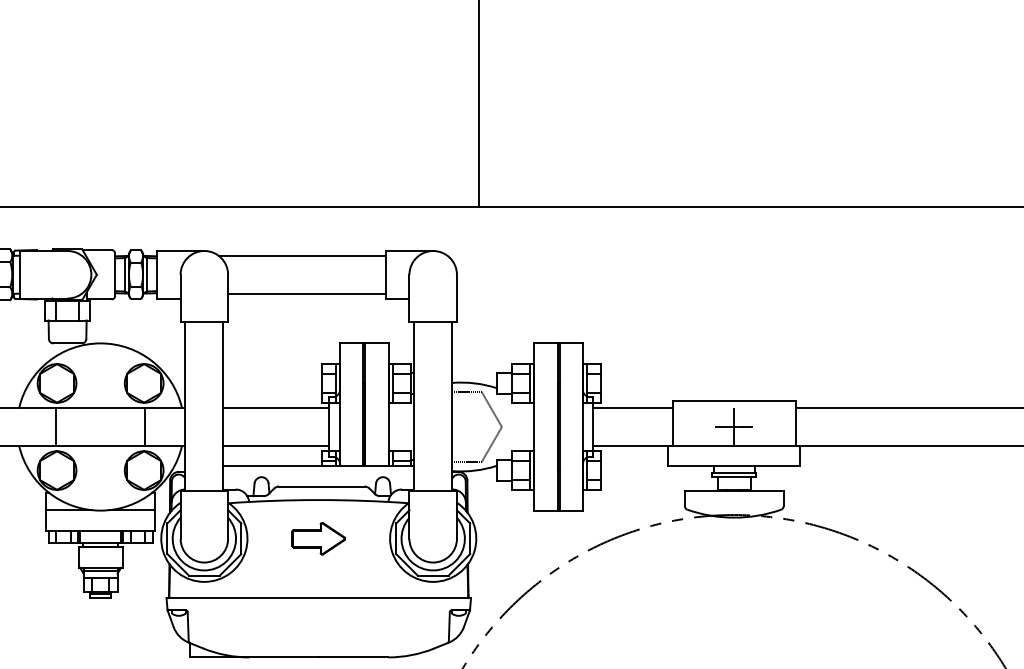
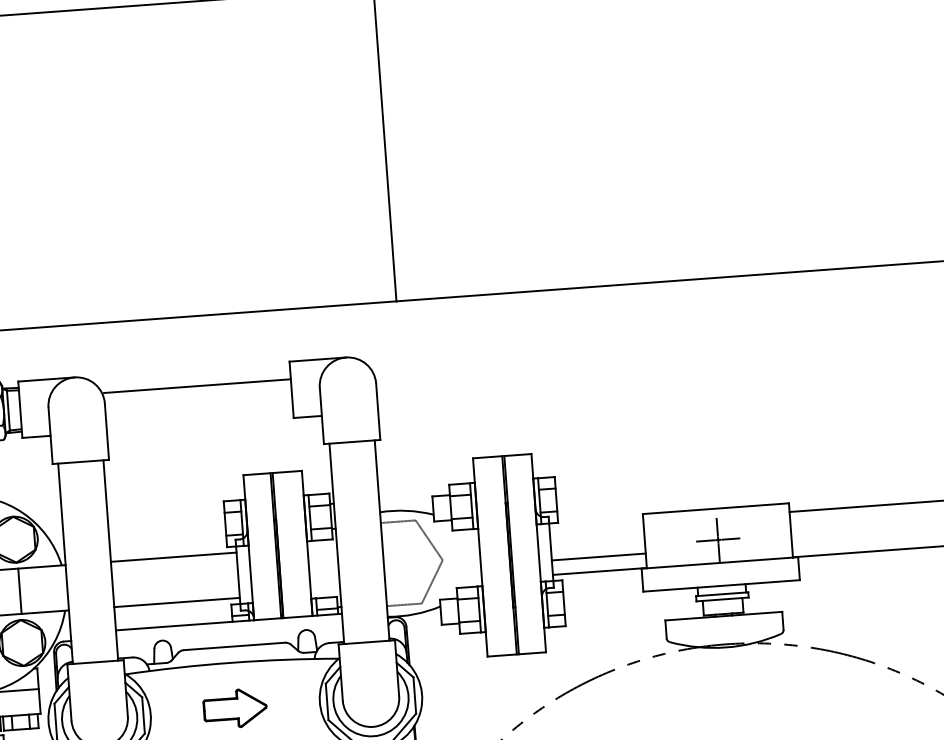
line: (301, 255) -> (190, 374), removed
line: (306, 293) -> (196, 385), moved
line: (632, 407) -> (598, 556), moved

